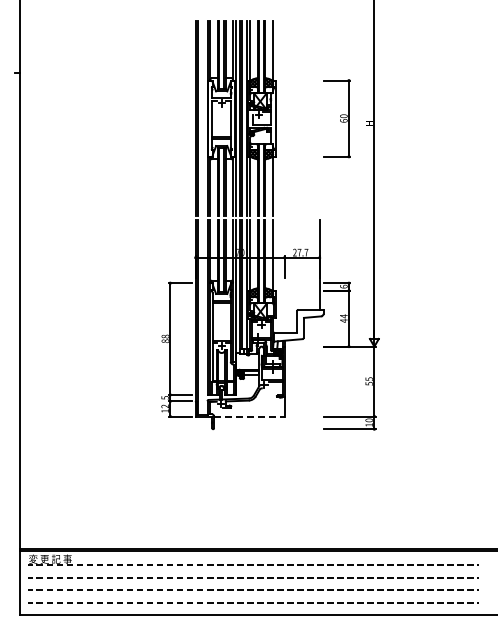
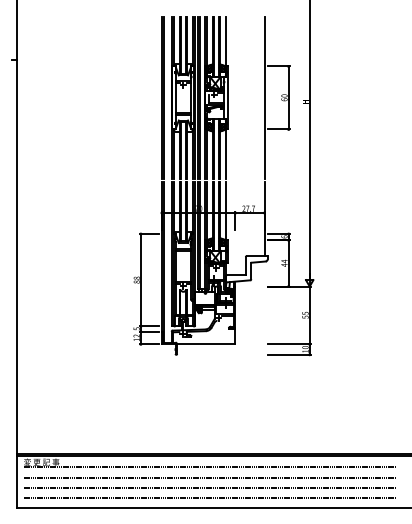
line: (319, 118) -> (264, 97), added
line: (249, 416) -> (206, 344), dashed -> solid

